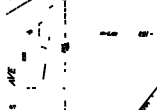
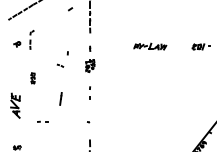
part: (34, 28) -> (24, 39), moved
part: (108, 33) -> (150, 46), size x1.43
part: (43, 71) -> (60, 98), size x0.62

